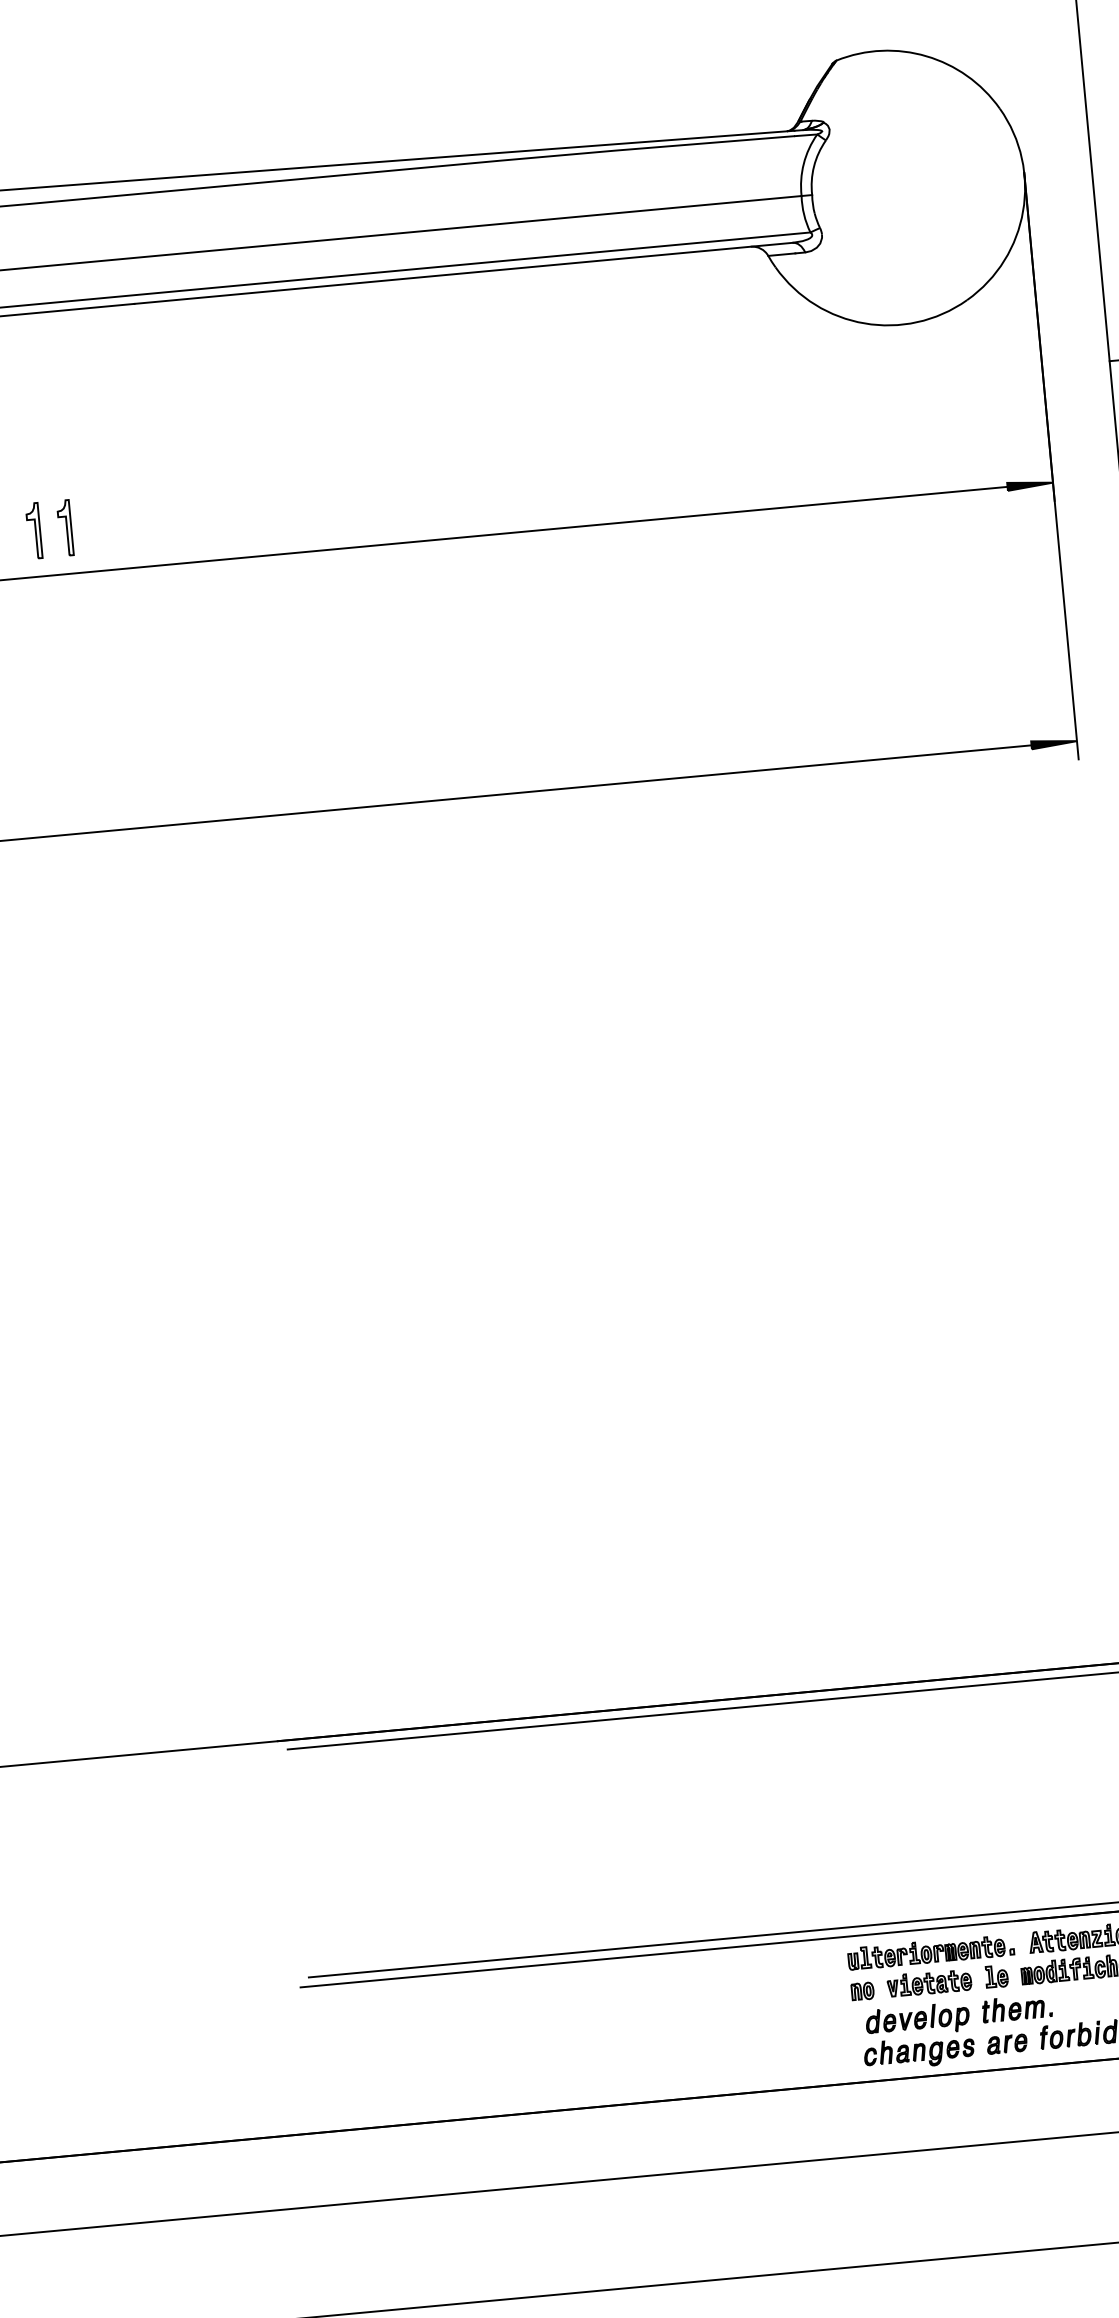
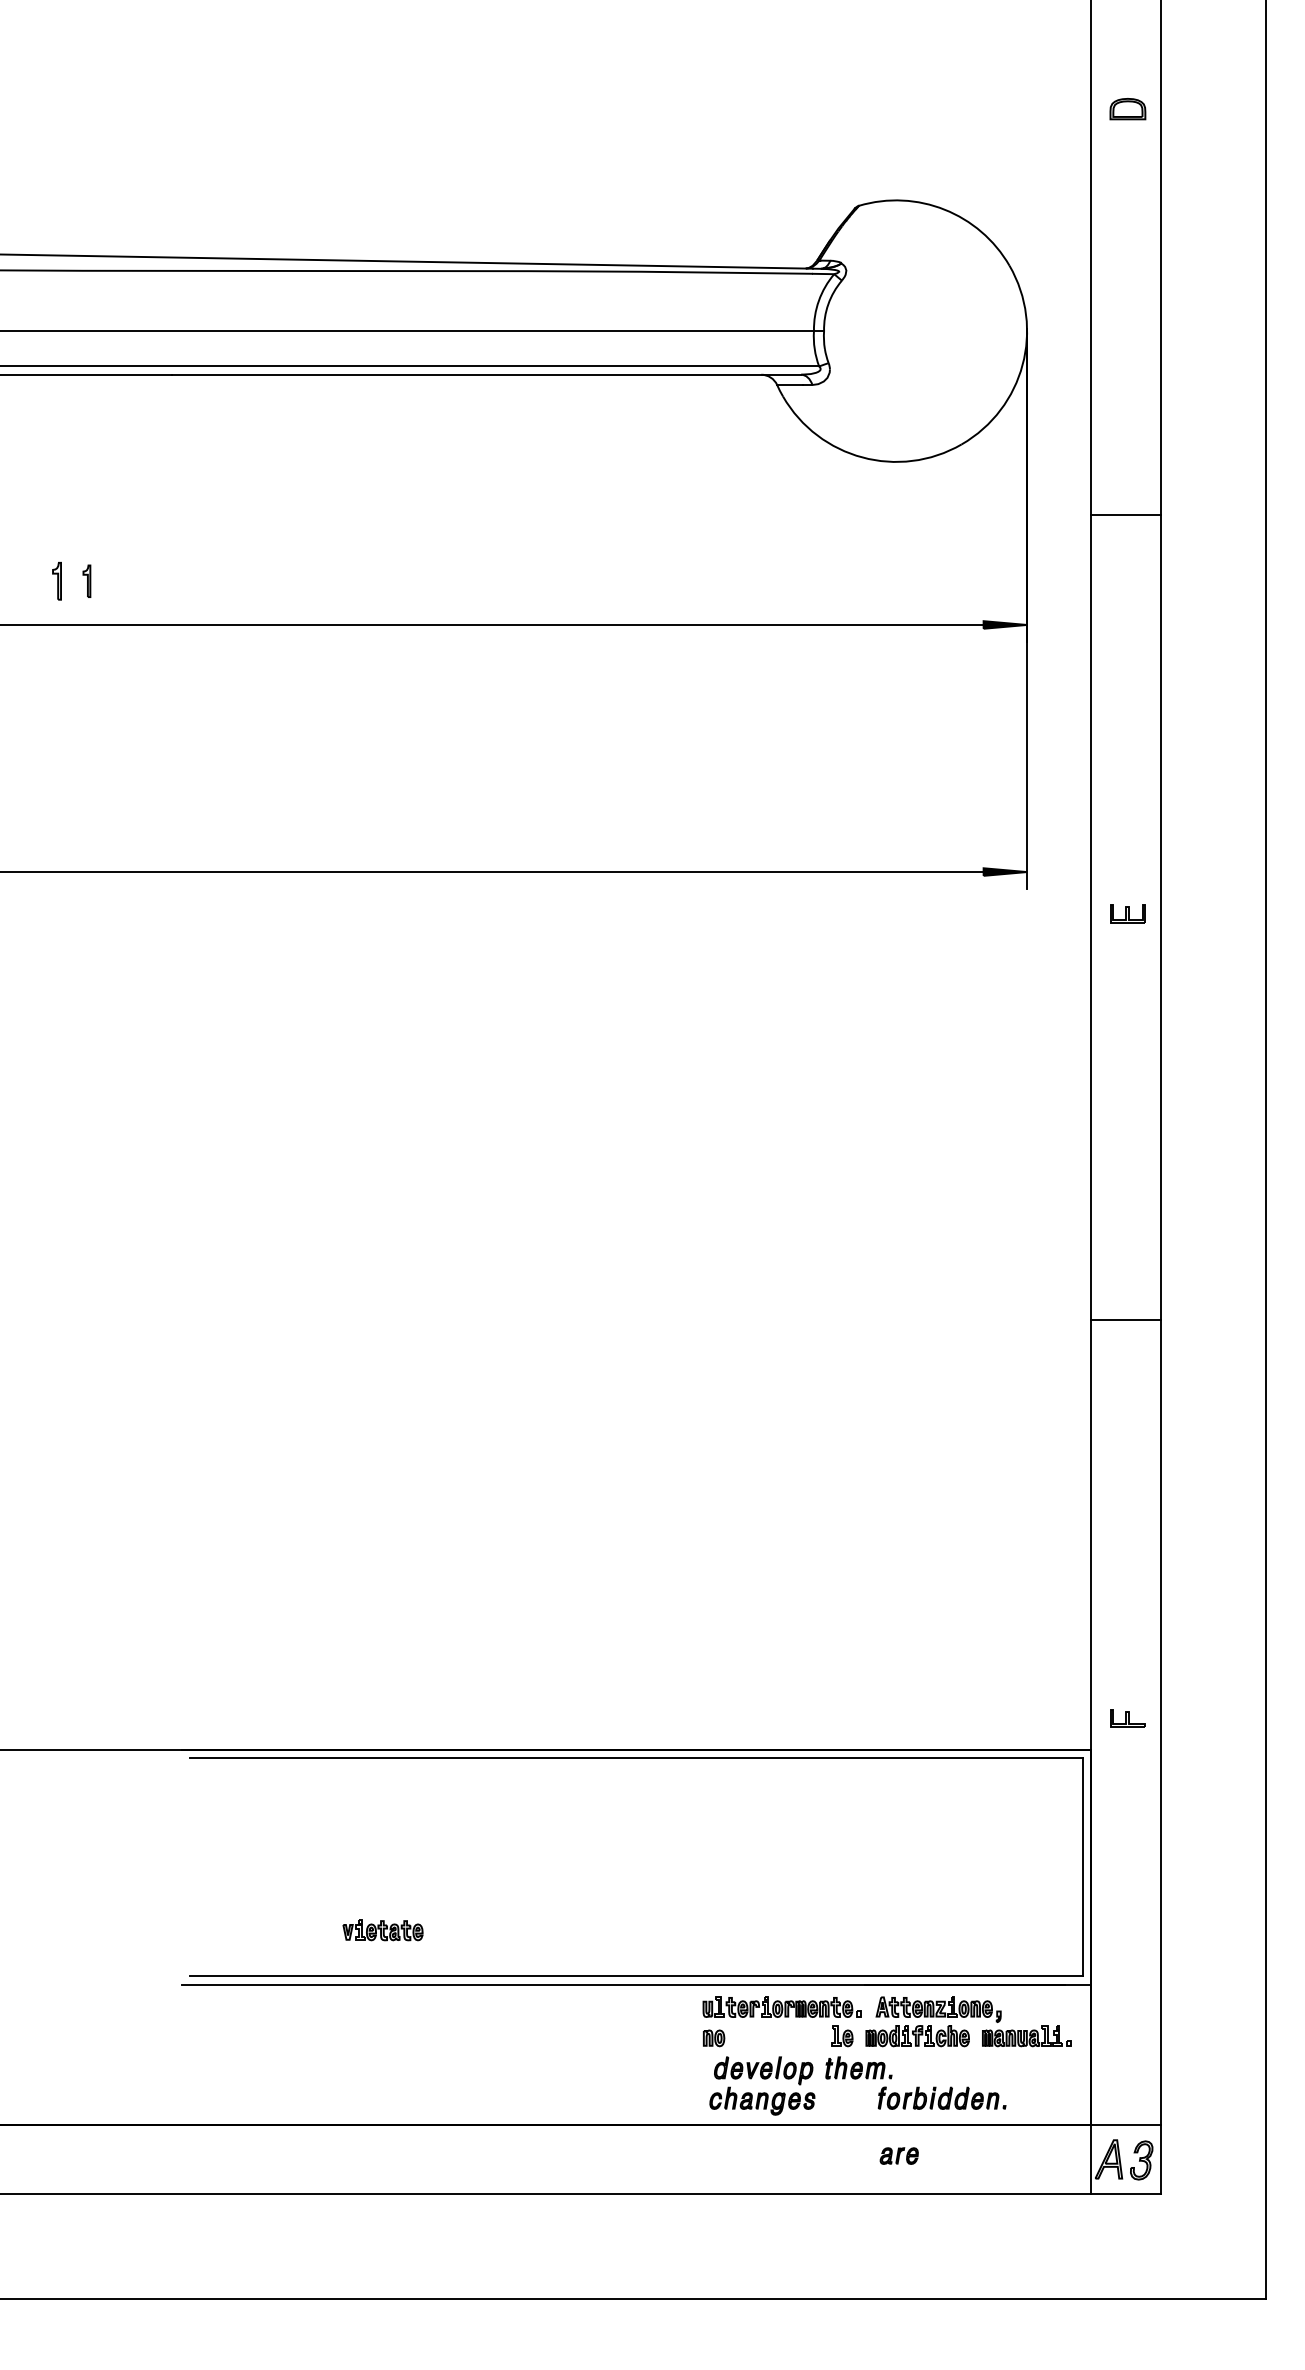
part: (64, 528) -> (86, 581), size x0.6
part: (33, 531) -> (56, 581), size x0.7
part: (928, 1983) -> (382, 1930), moved
part: (1006, 2043) -> (898, 2155), moved

